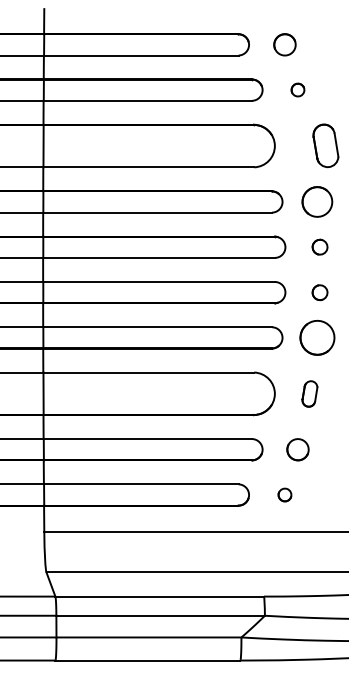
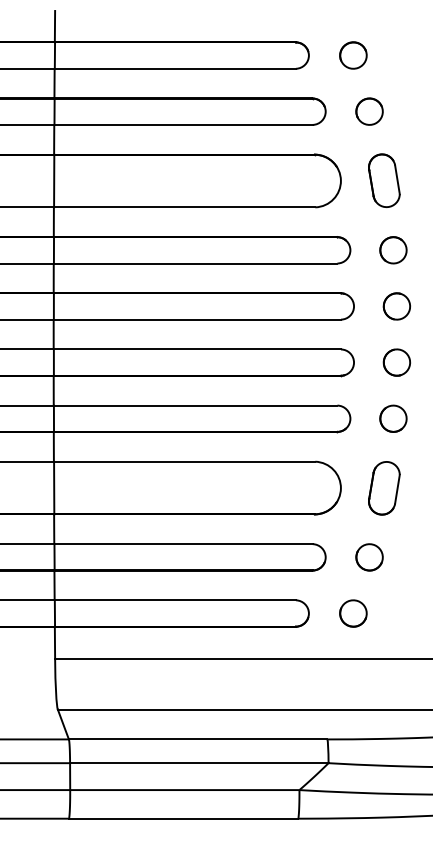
part: (297, 89) -> (368, 110), size x1.67
part: (325, 145) -> (383, 180), moved
part: (316, 201) -> (392, 249), size x0.71
part: (319, 246) -> (396, 305), size x1.43
part: (319, 292) -> (396, 362), size x1.43
part: (316, 337) -> (392, 418), size x0.62
part: (309, 393) -> (383, 487), size x1.67
part: (284, 494) -> (352, 612), size x1.67

